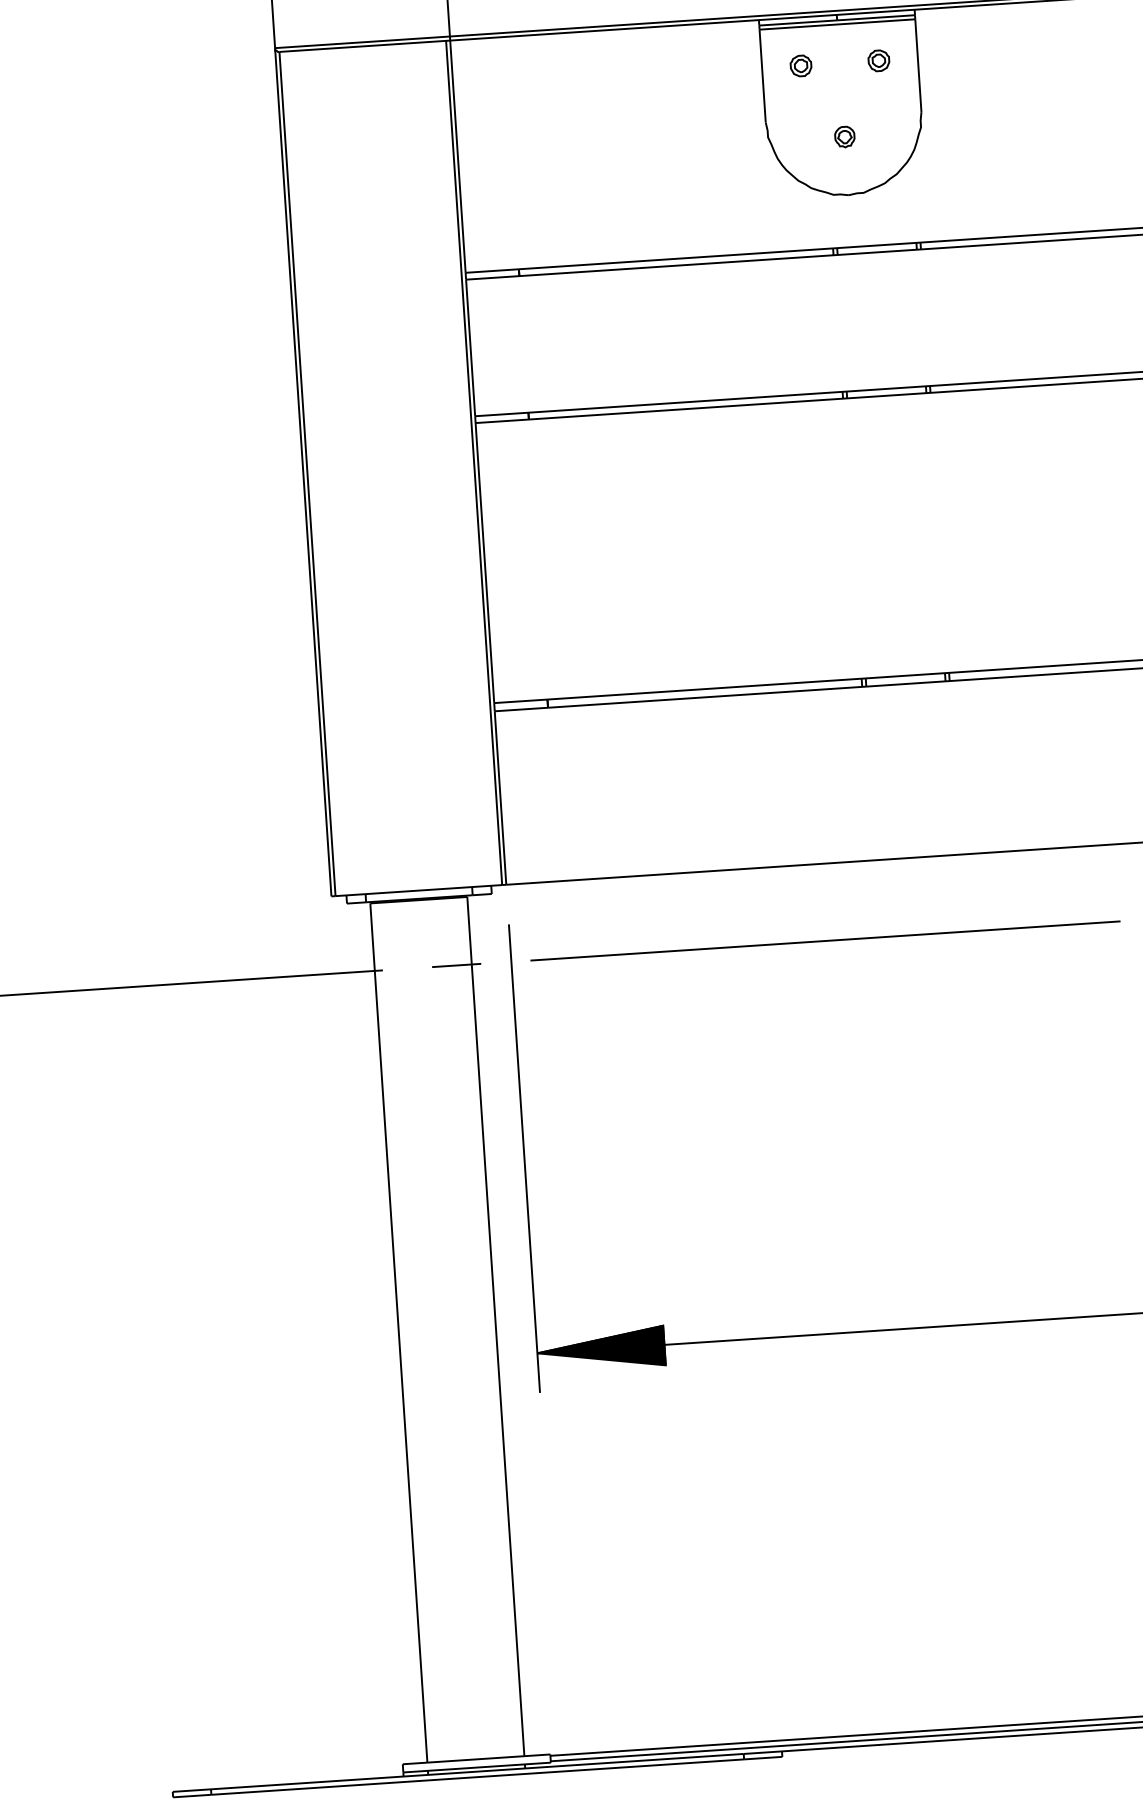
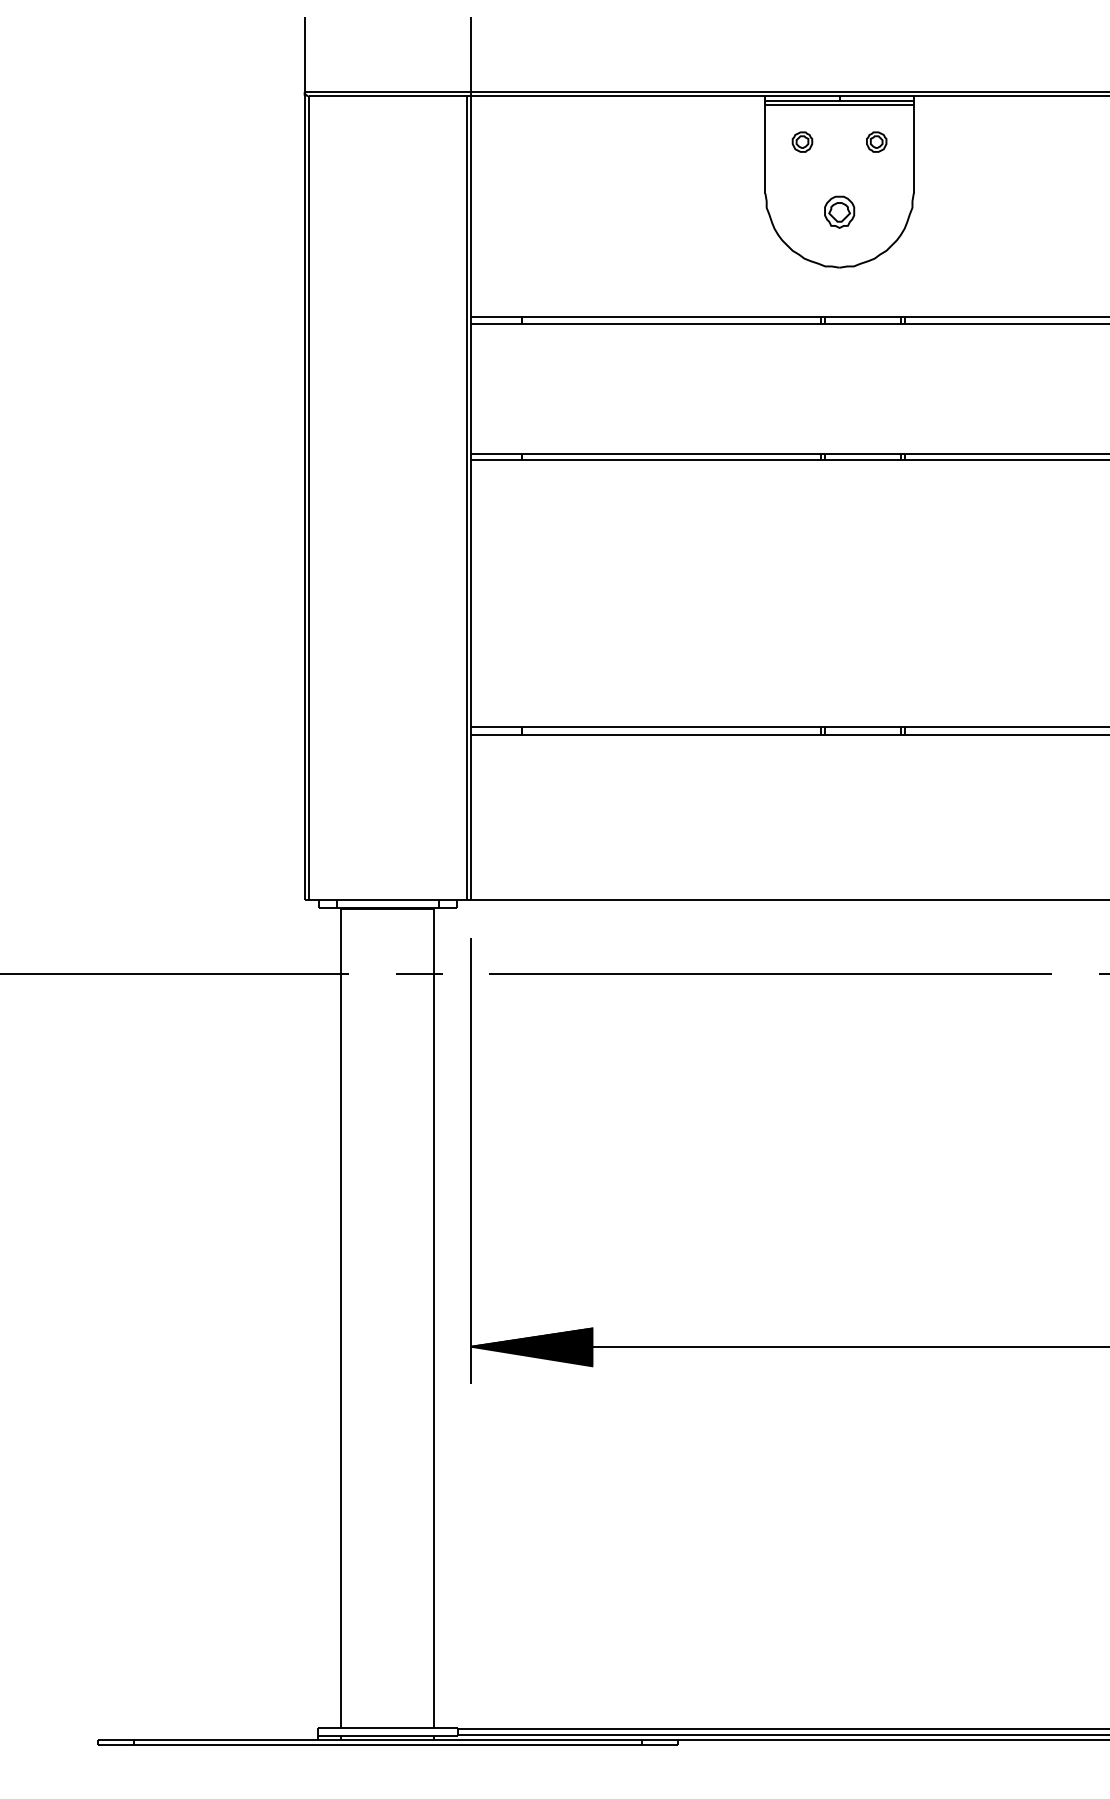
part: (844, 137) -> (839, 212), size x1.6

